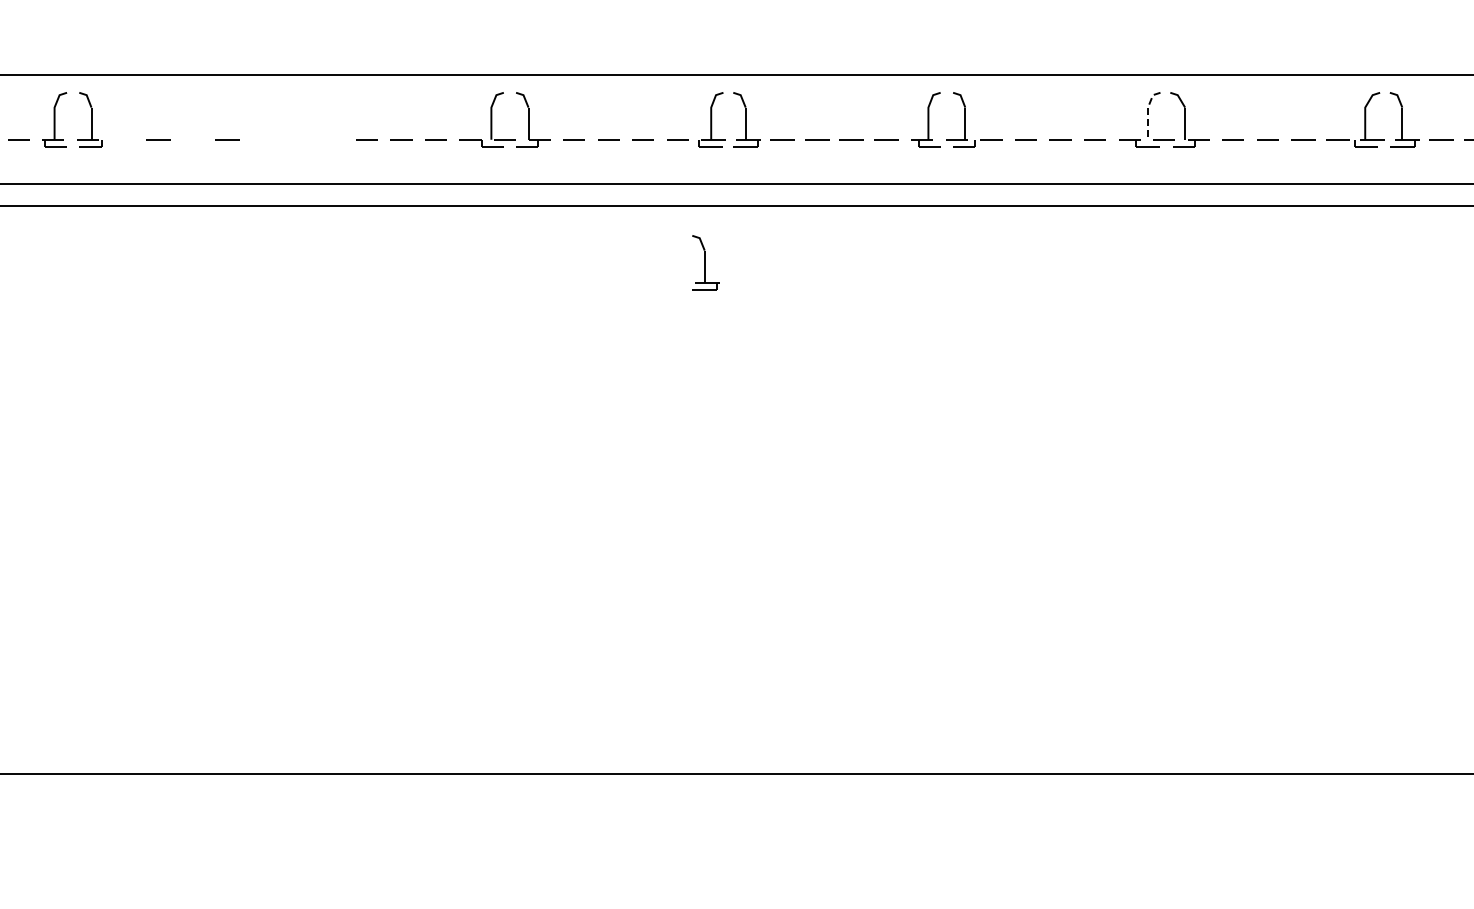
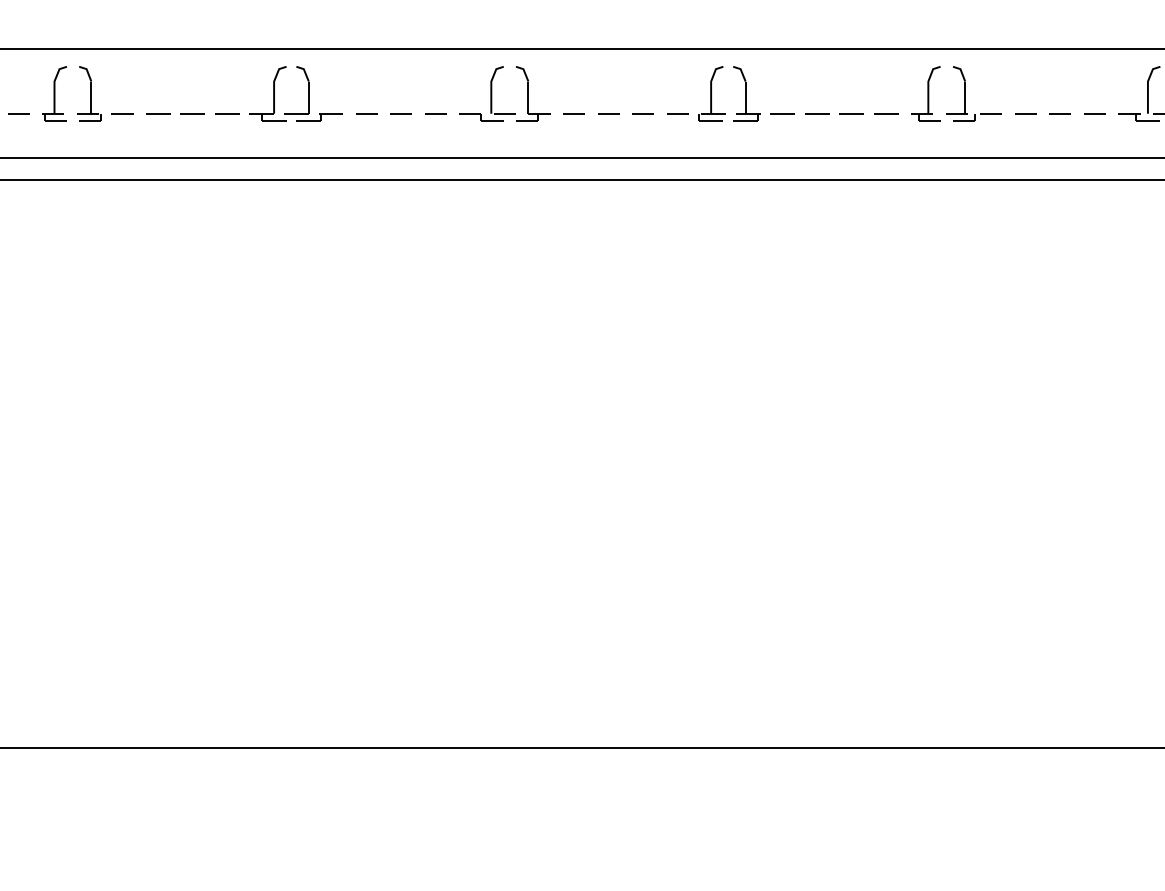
line: (1148, 112) -> (1148, 86), dashed -> solid
part: (308, 119) -> (308, 93), added
line: (122, 139) -> (122, 113), added
line: (192, 139) -> (192, 113), added
part: (705, 262) -> (705, 236), removed

